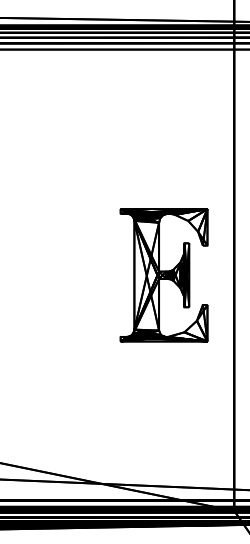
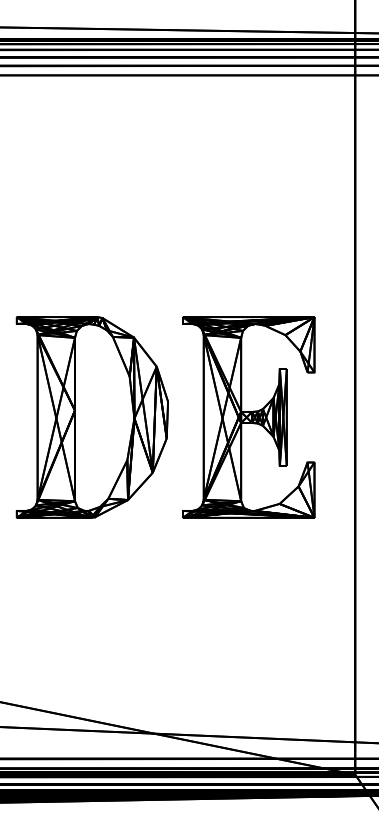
part: (60, 275) -> (91, 417), added

